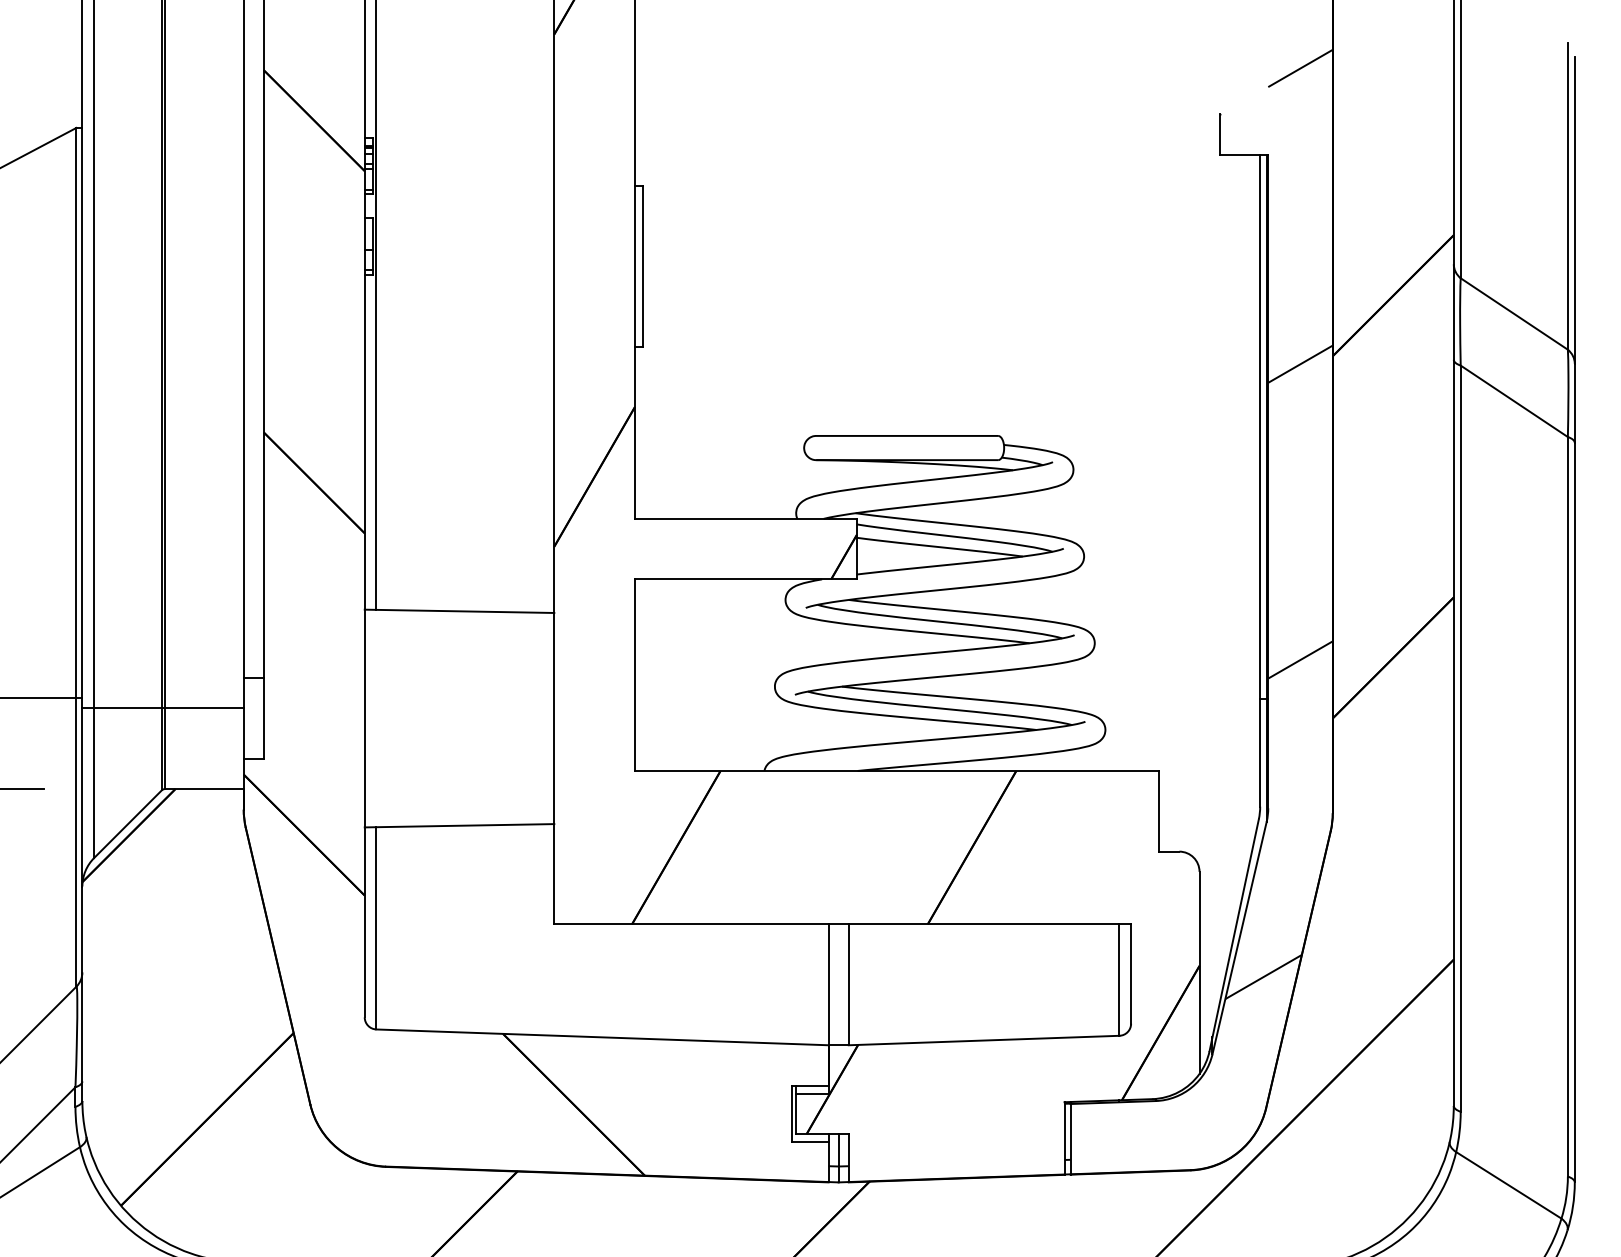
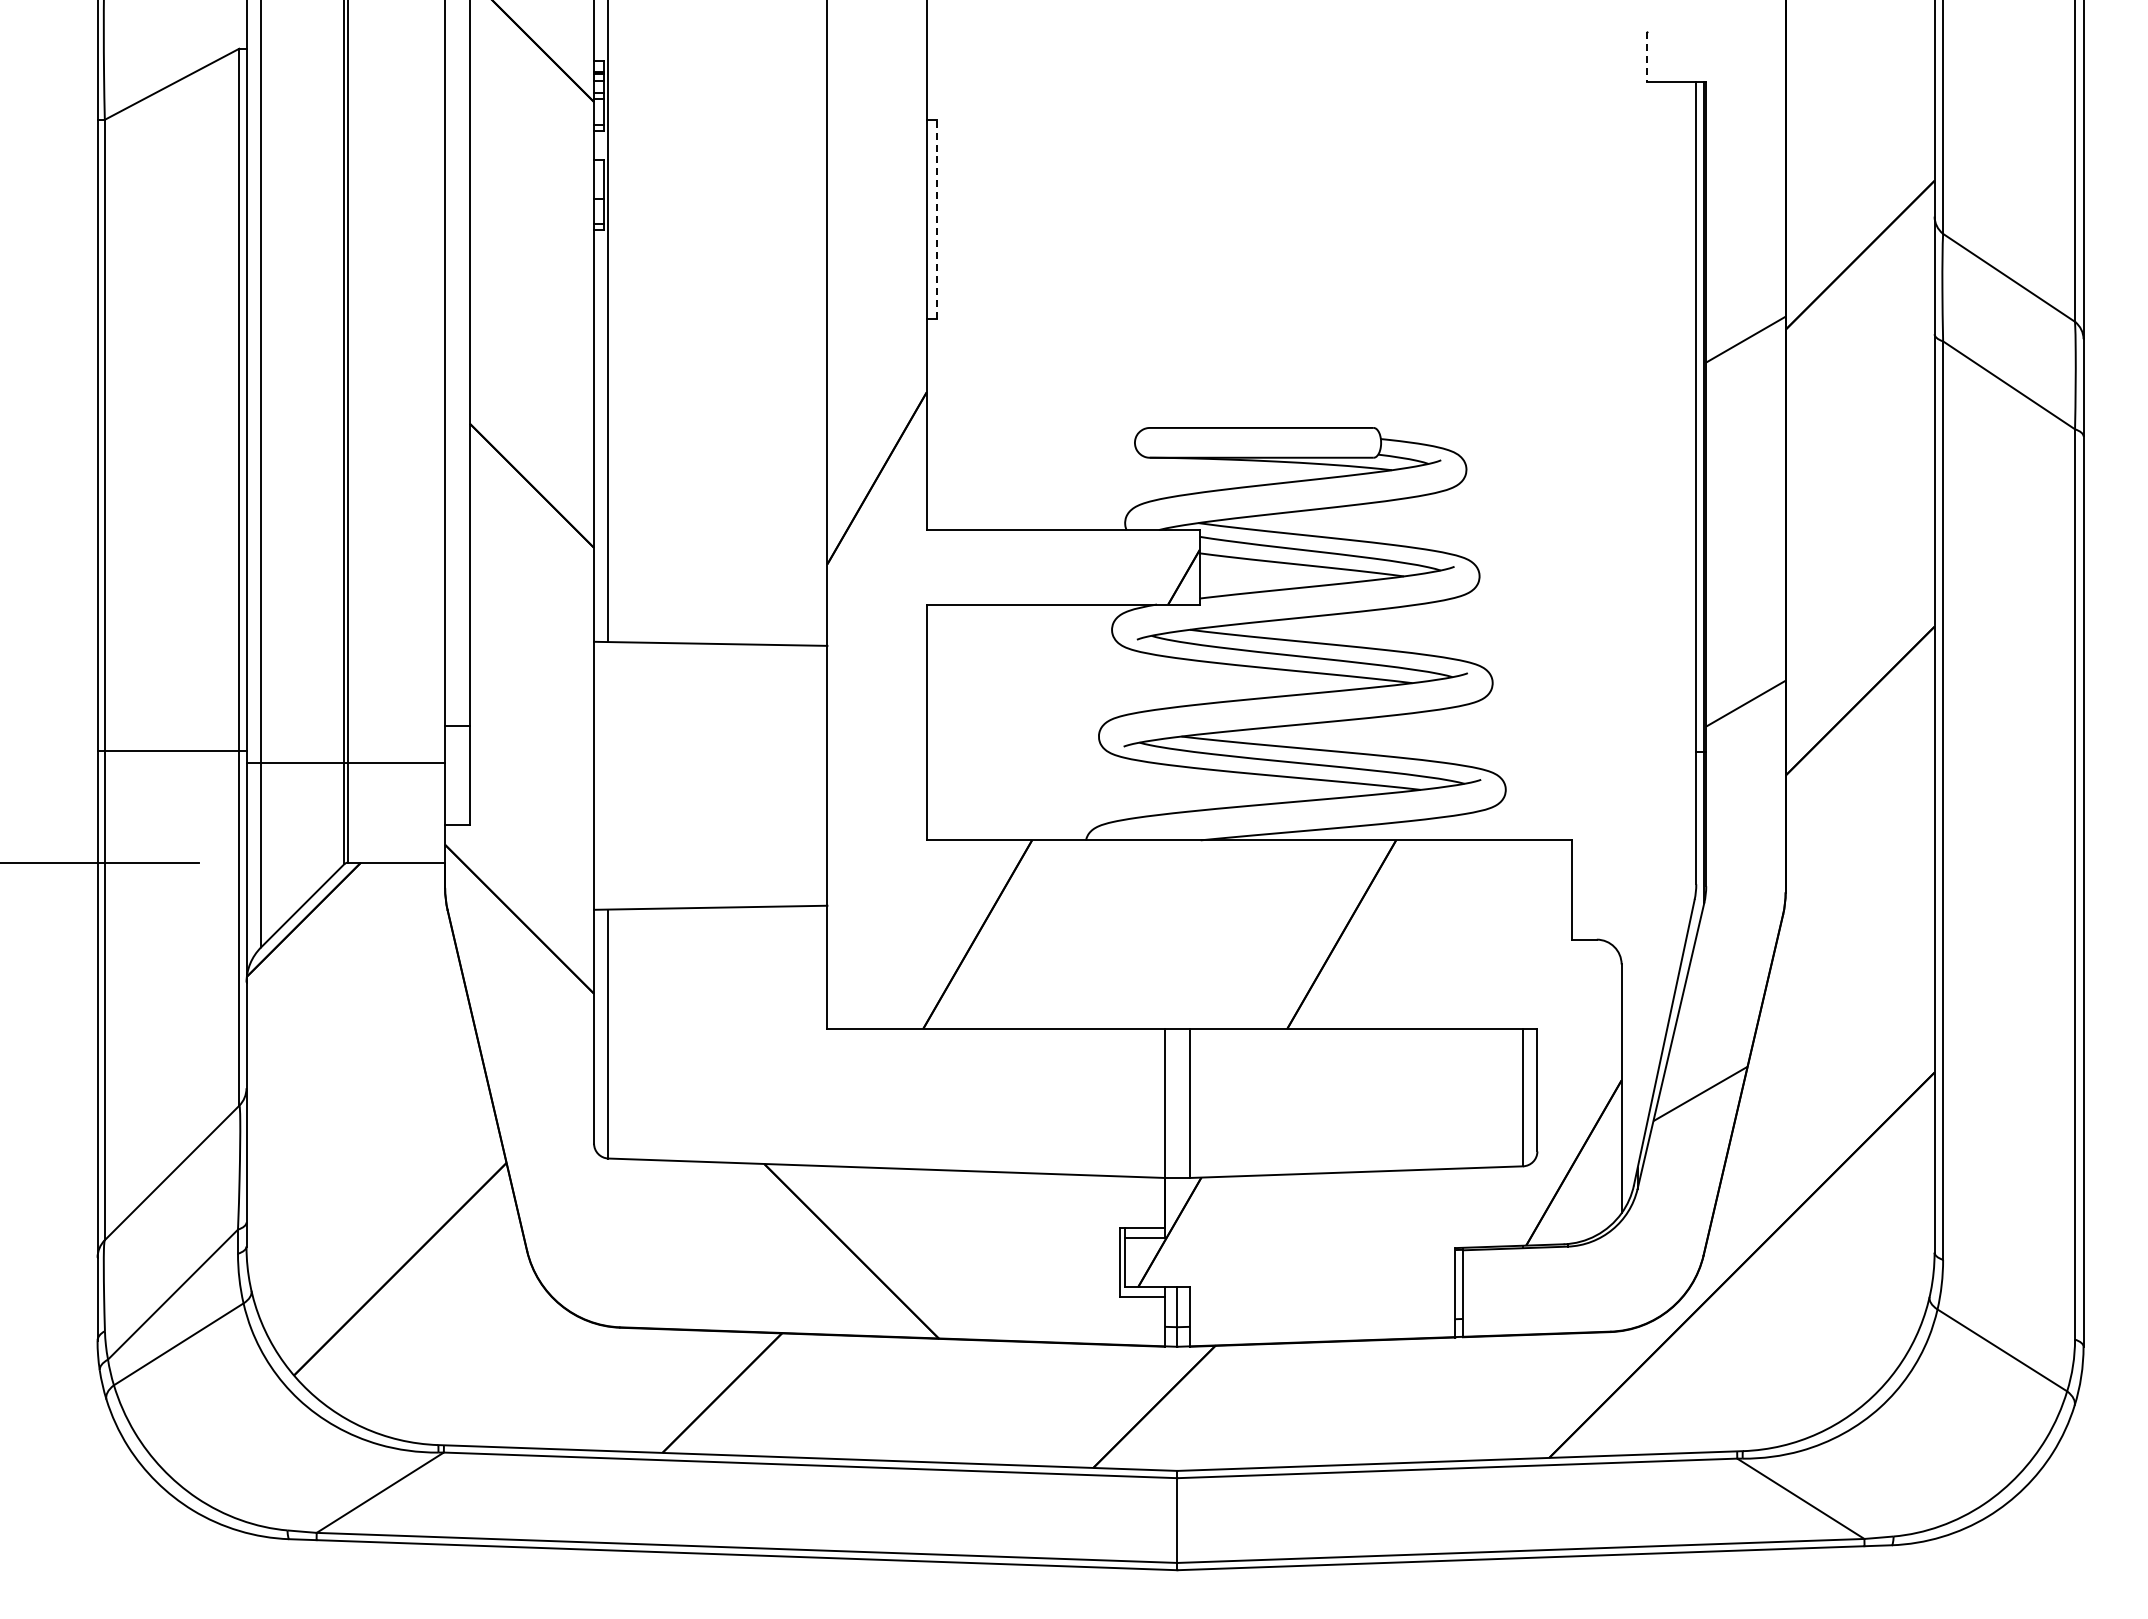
line: (1219, 134) -> (1646, 56), solid -> dashed
line: (642, 266) -> (936, 219), solid -> dashed

